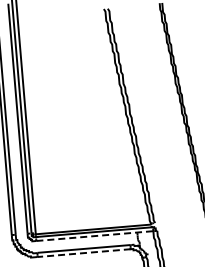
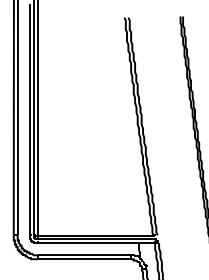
line: (94, 236) -> (96, 243), dashed -> solid
line: (84, 253) -> (84, 259), dashed -> solid

